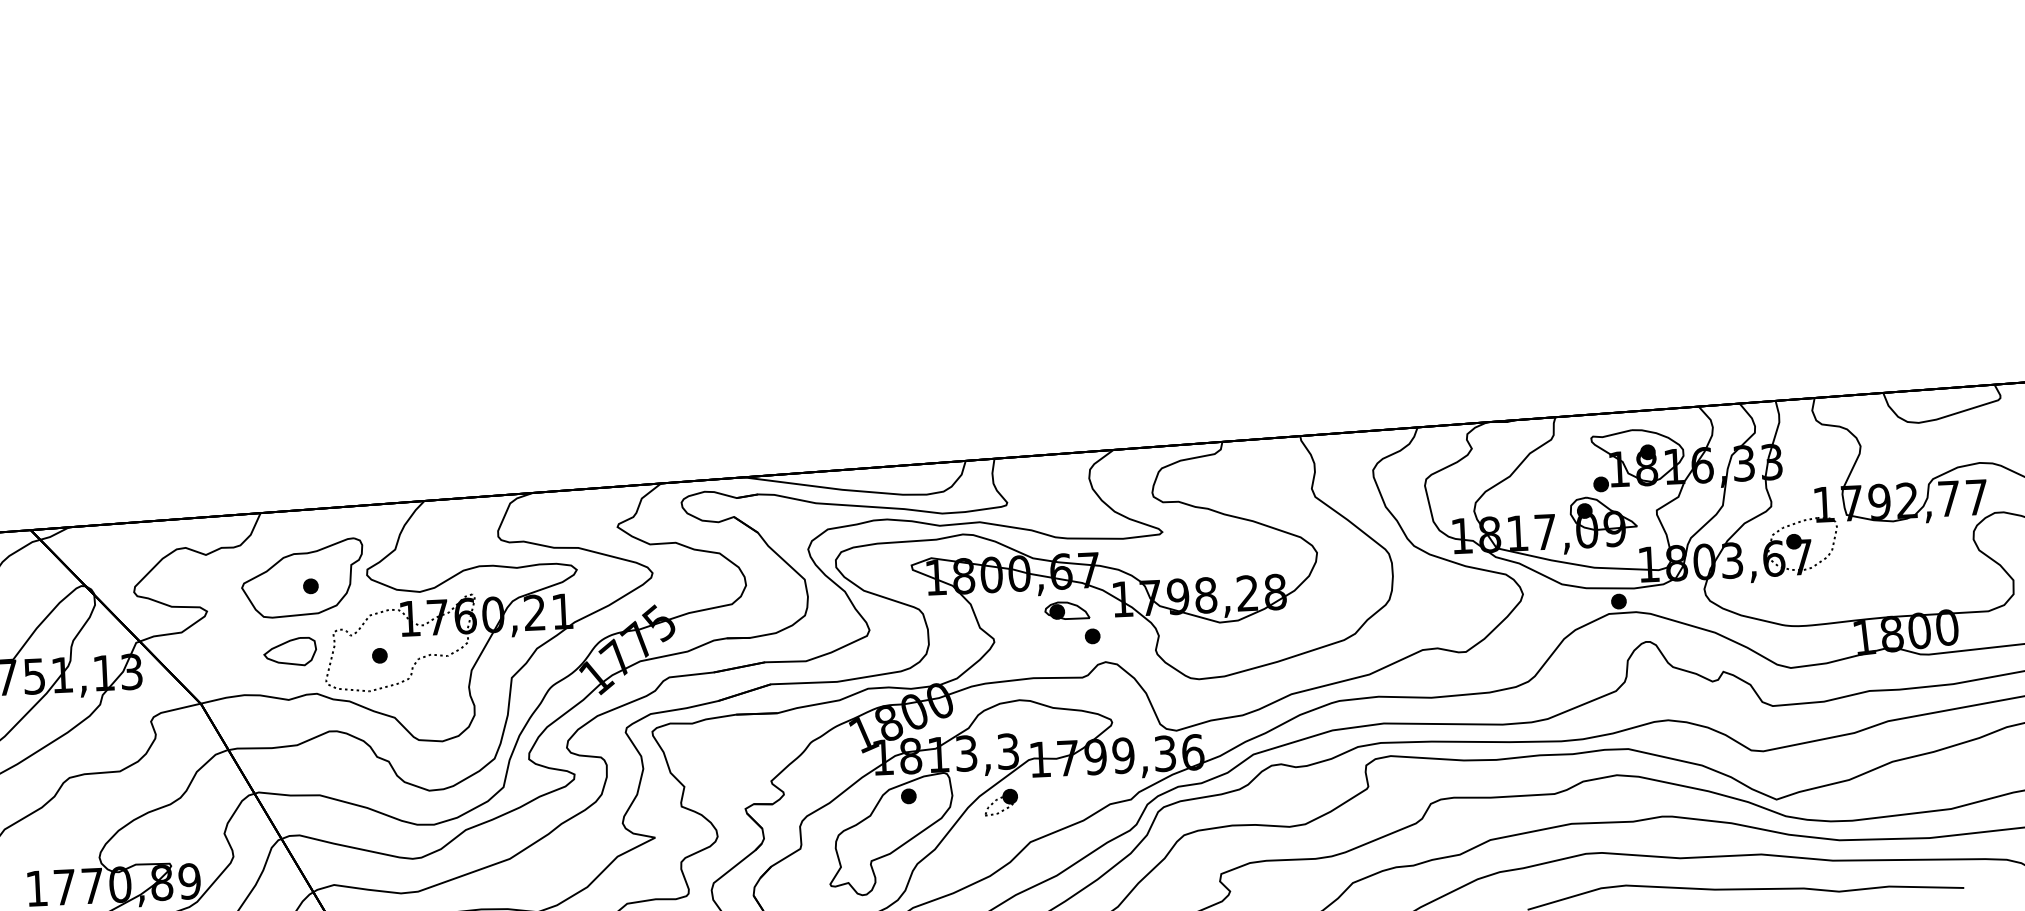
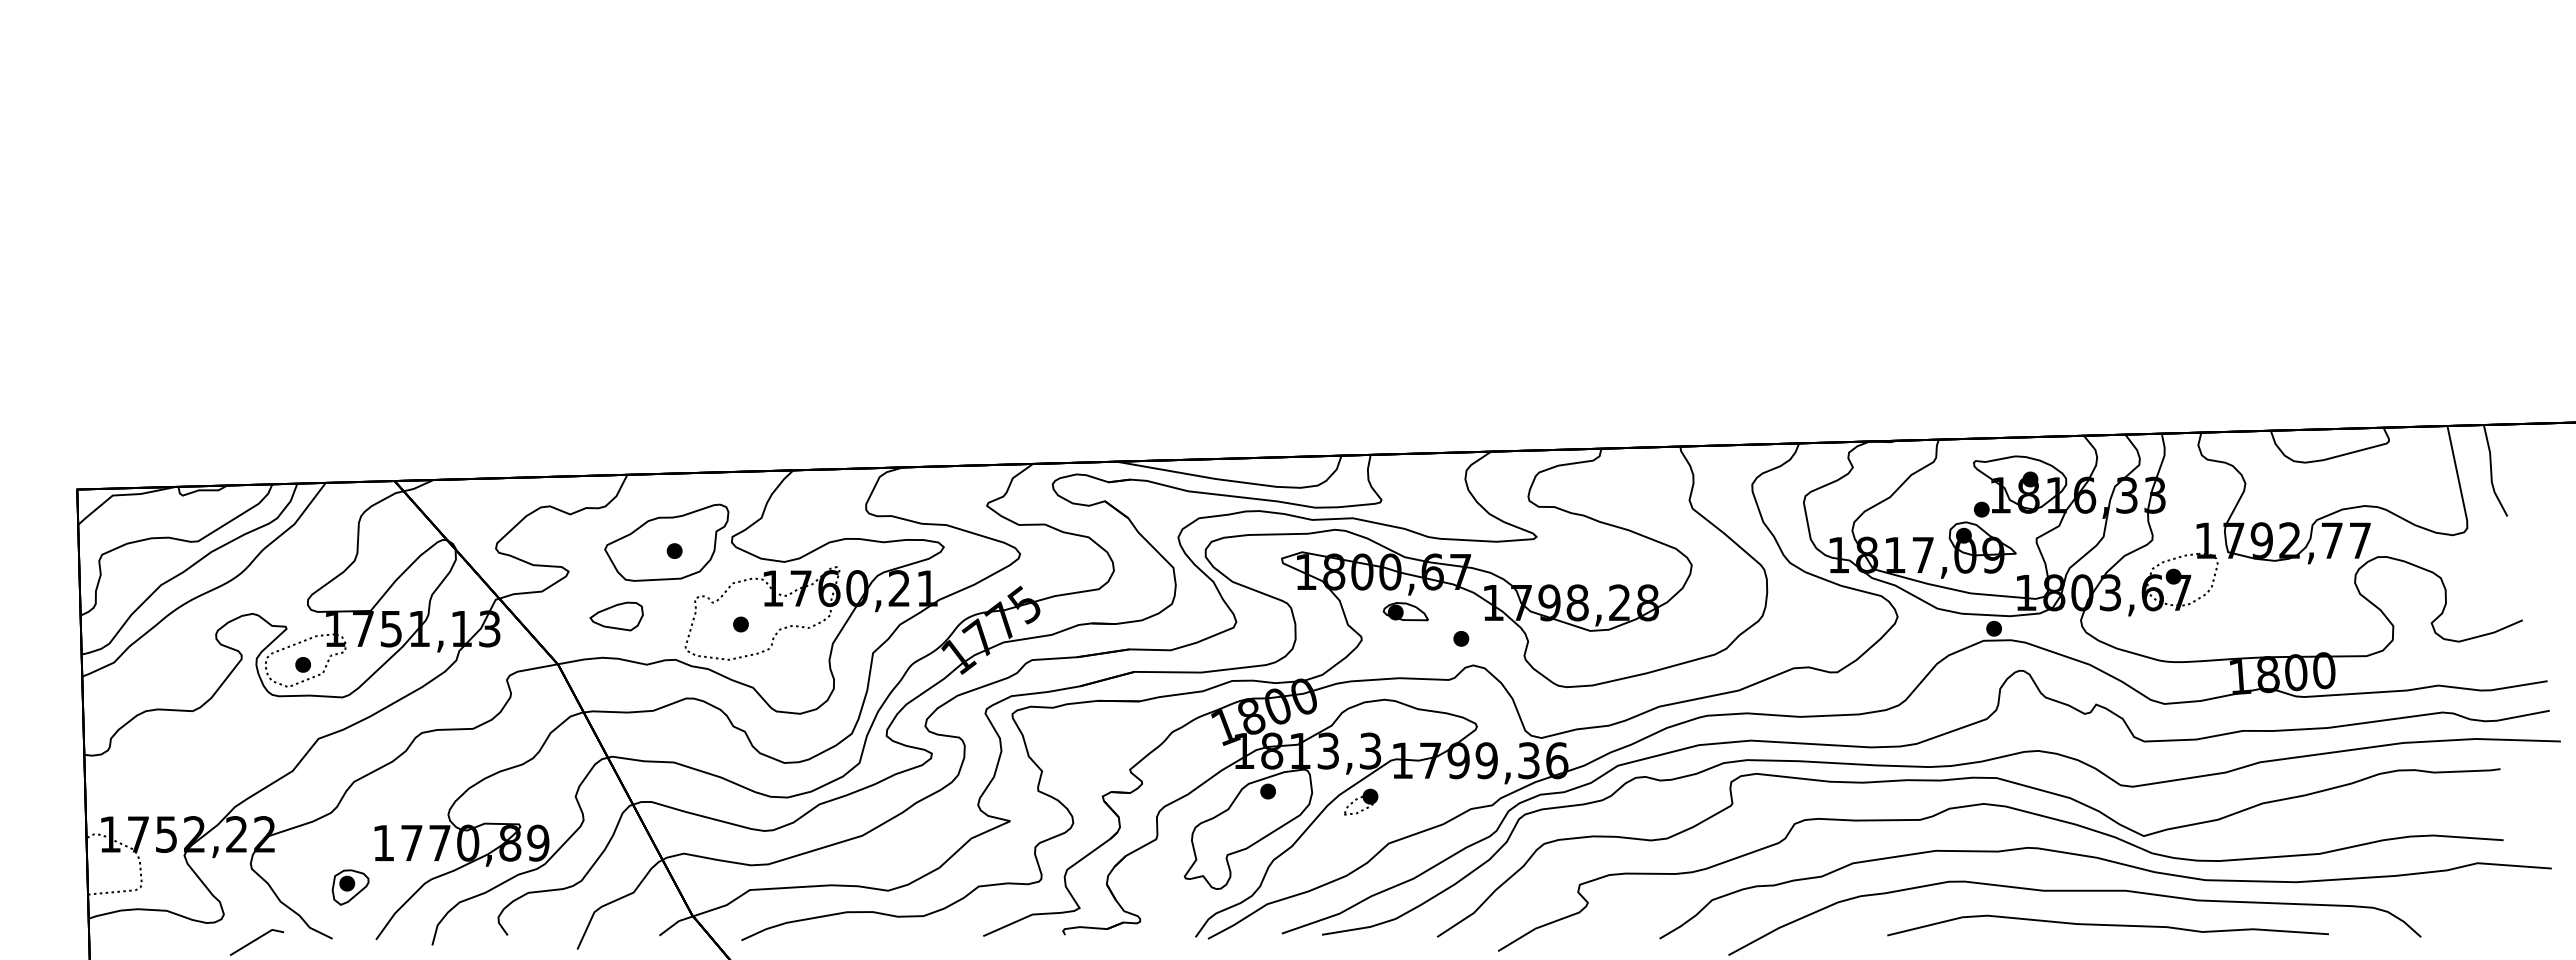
part: (1066, 610) -> (1405, 611), moved
part: (290, 652) -> (616, 616), moved

